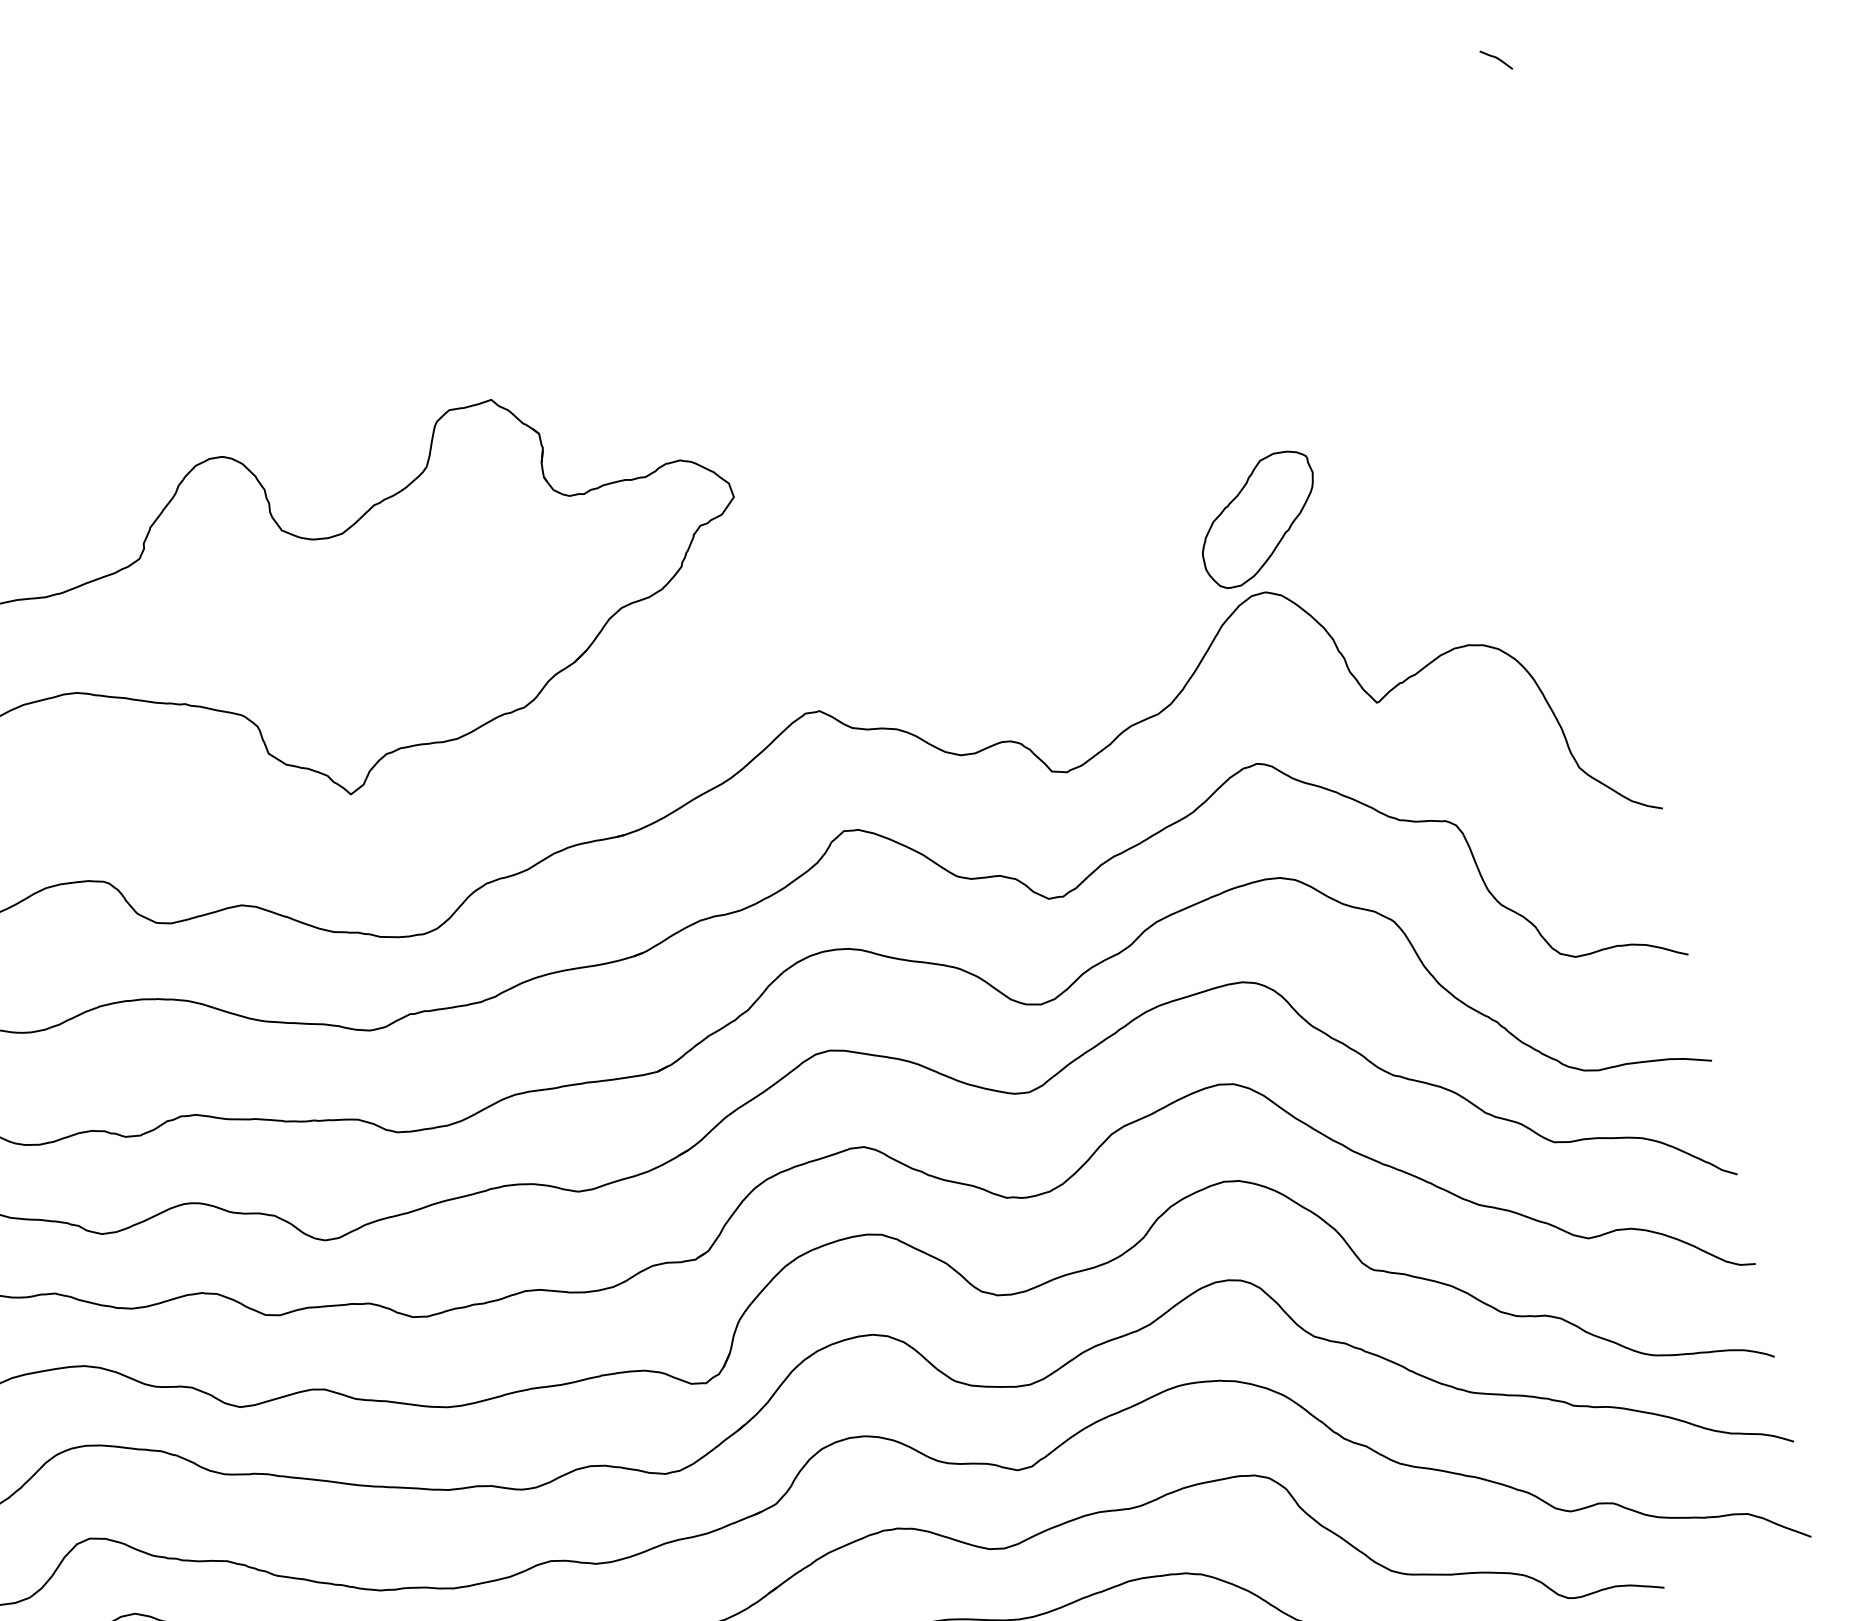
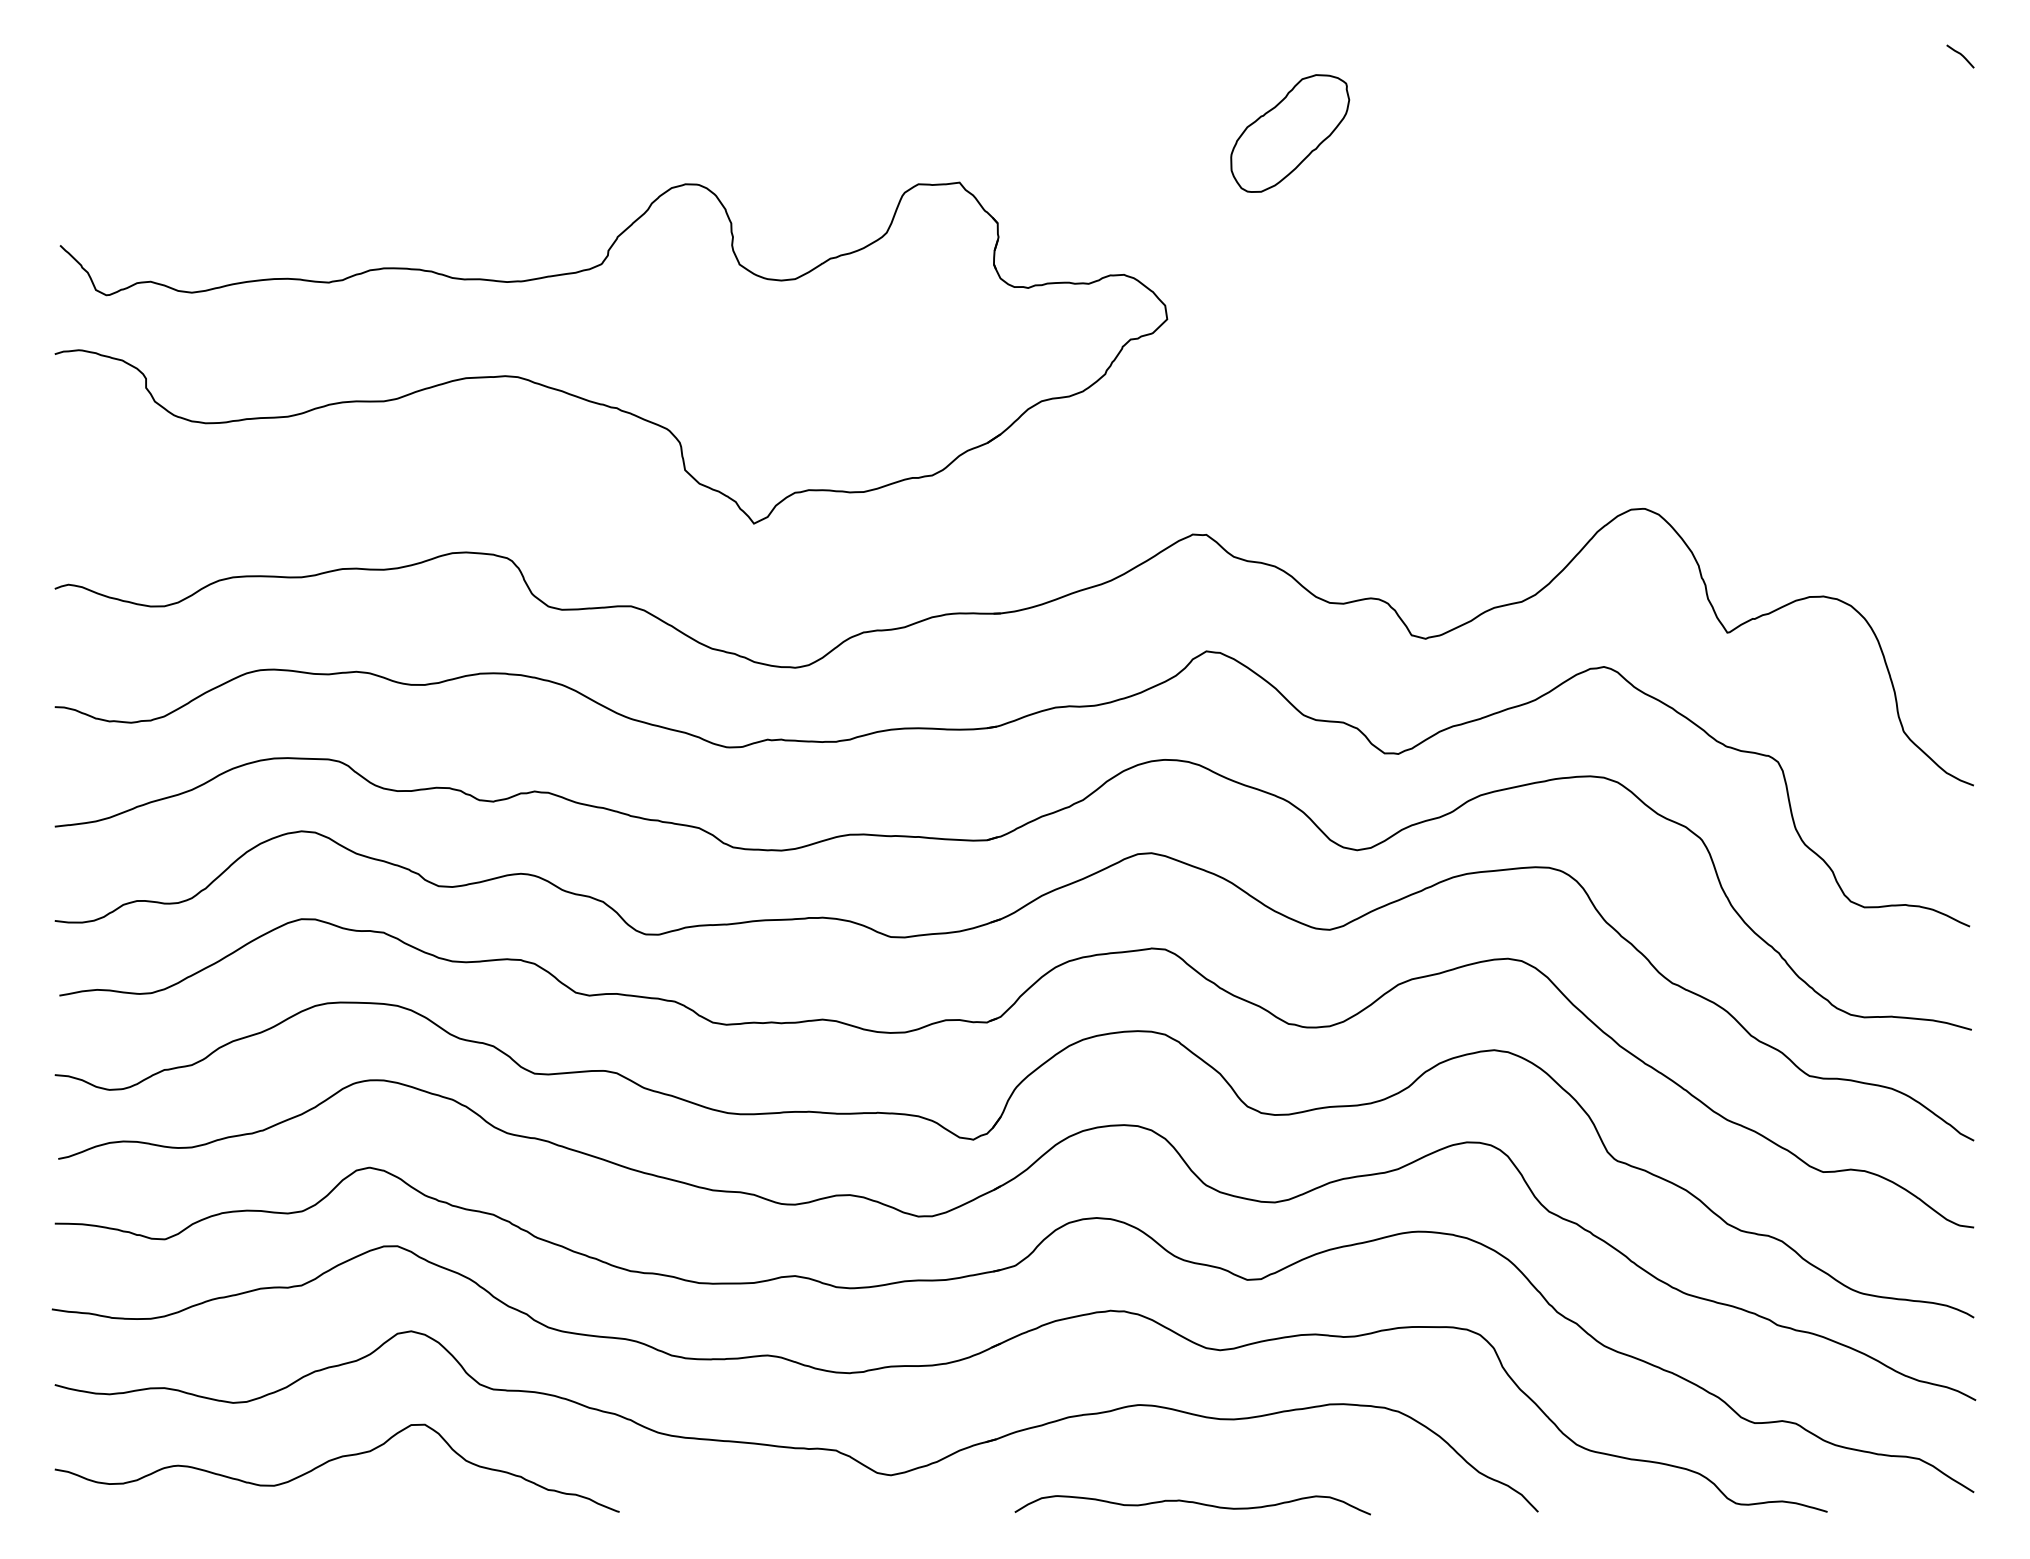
part: (1259, 519) -> (1290, 133), moved

